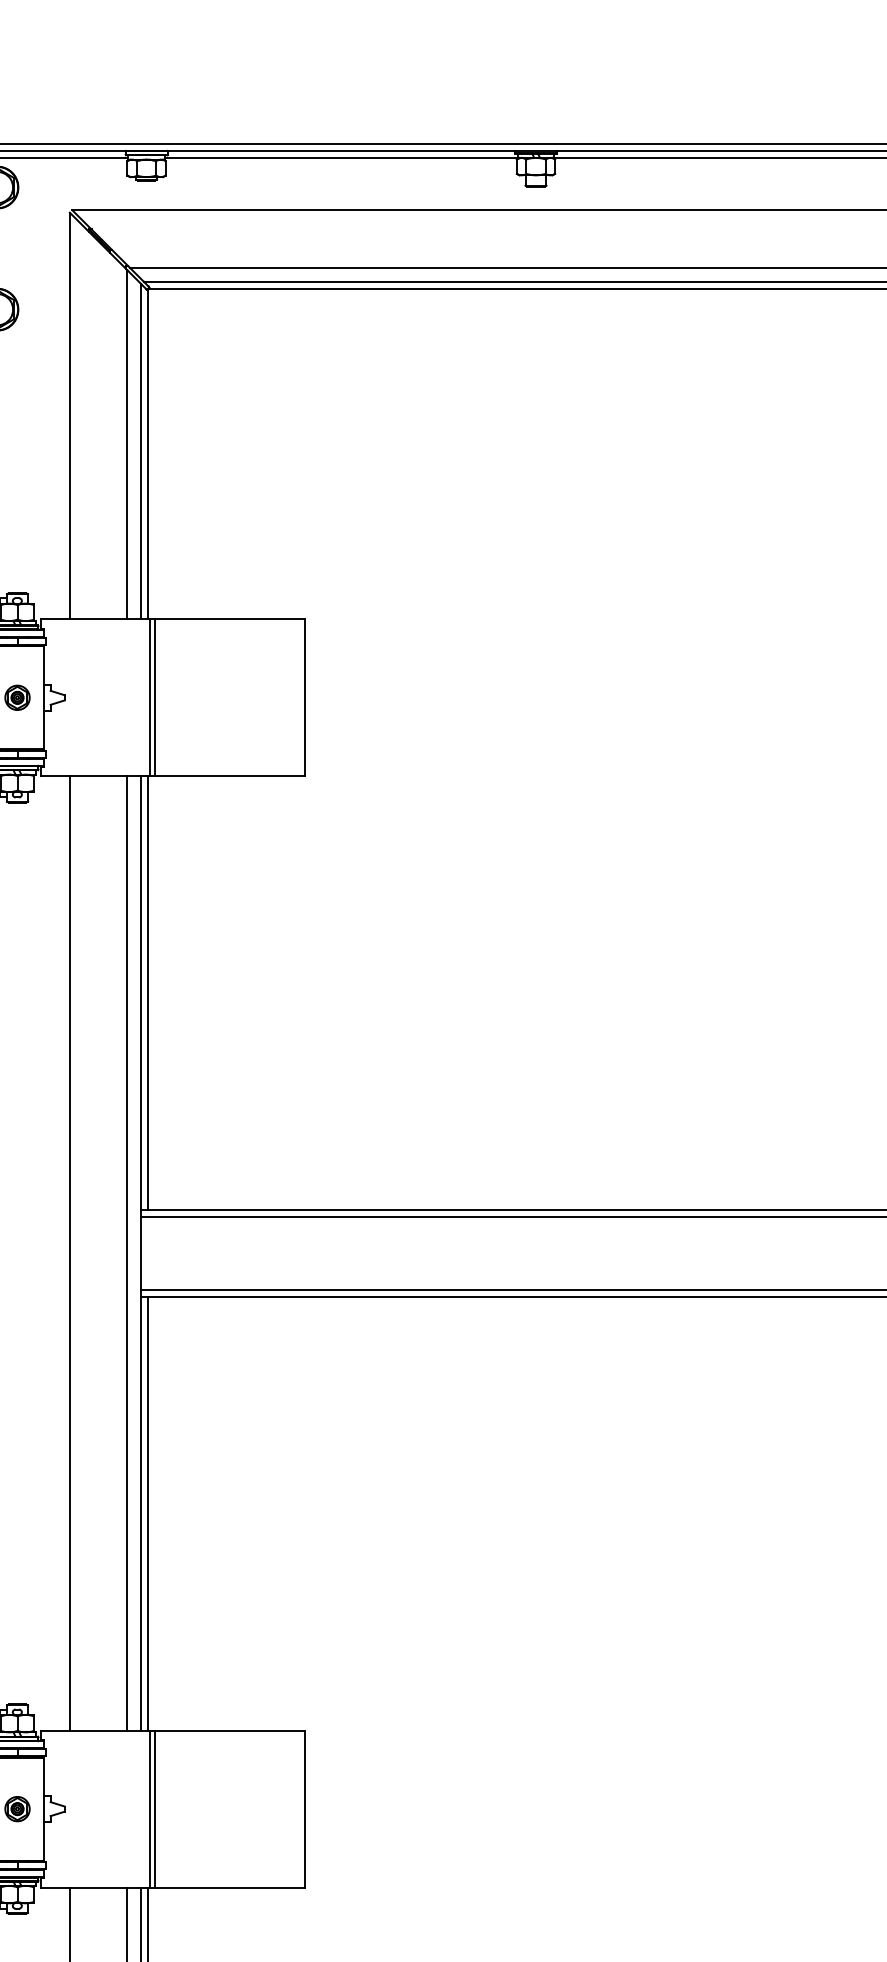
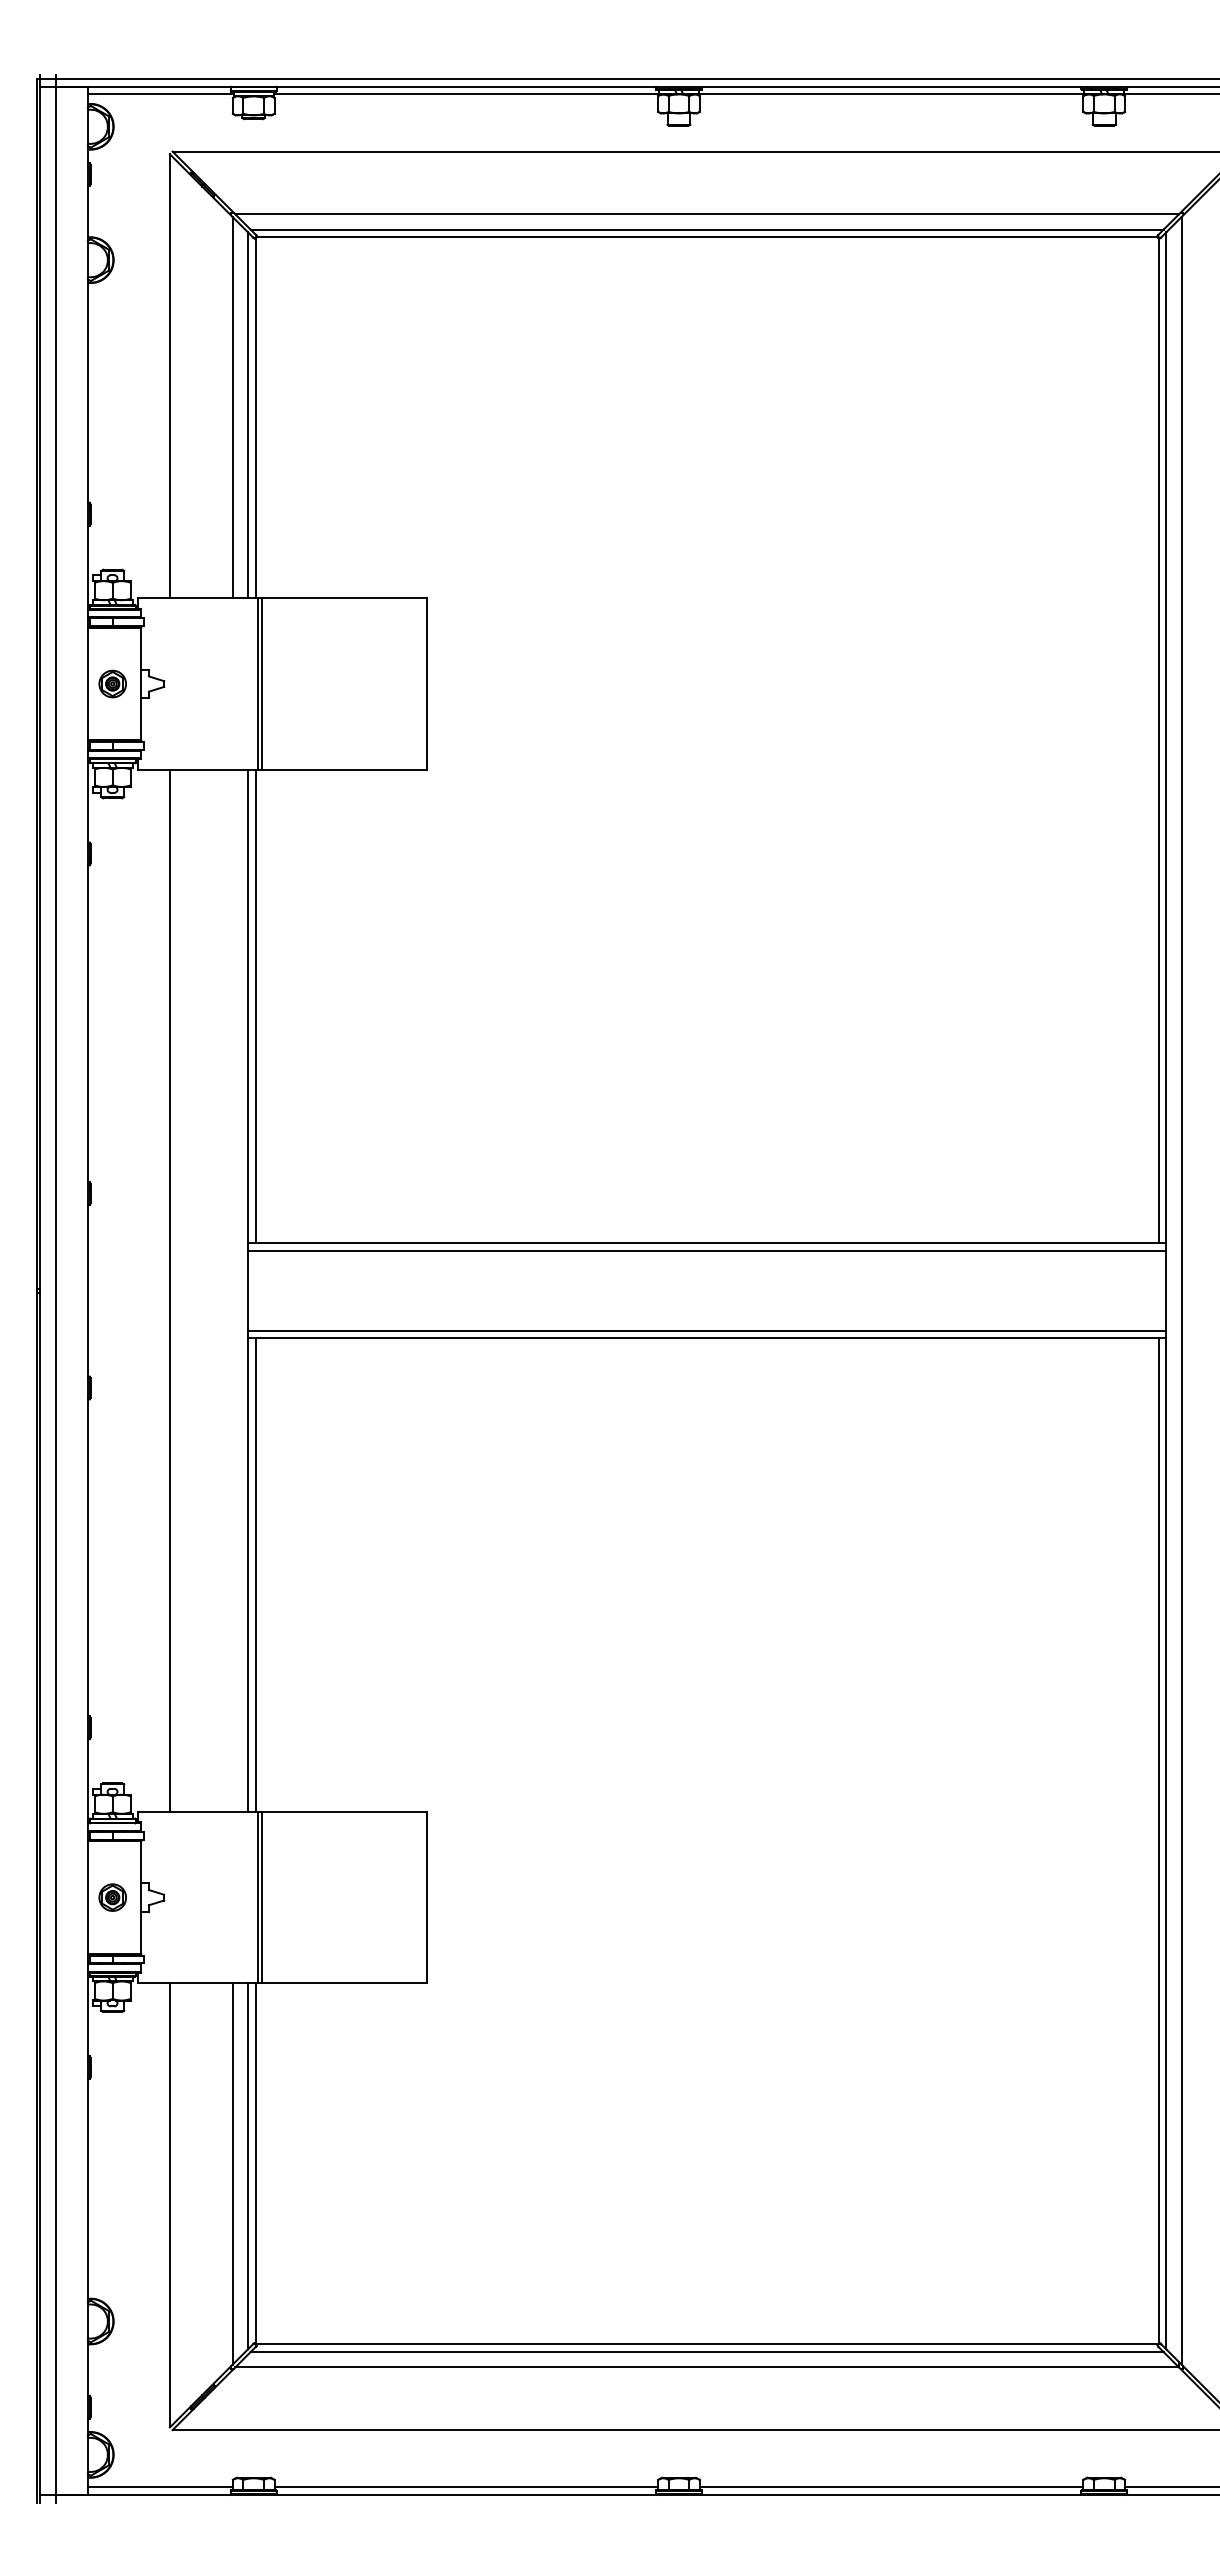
line: (127, 1253) -> (232, 1290), removed

